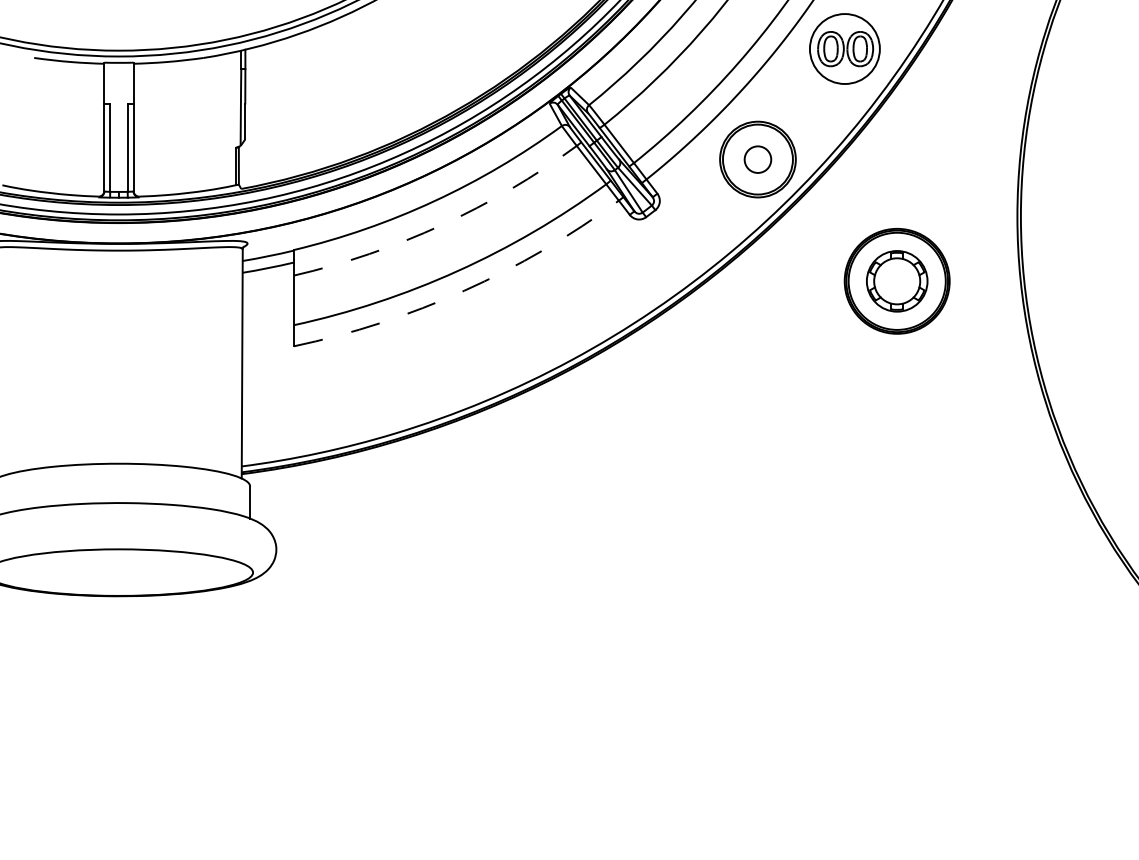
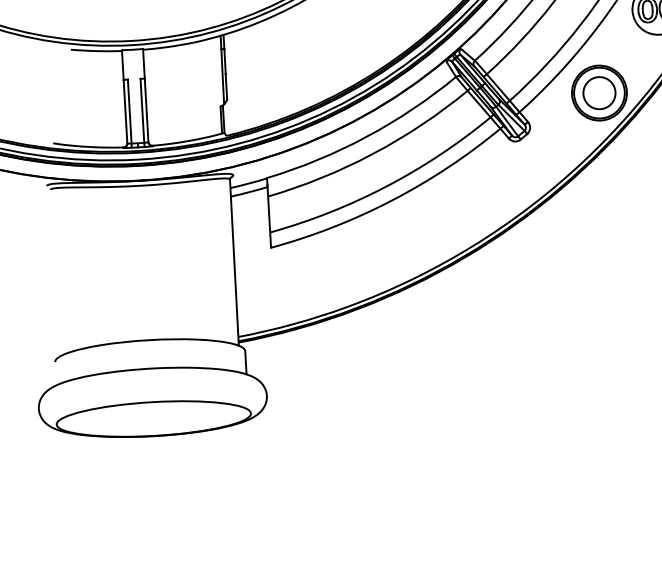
circle: (757, 159) -> (599, 93), size x1.67
arc: (441, 225) -> (372, 154), dashed -> solid
arc: (464, 290) -> (392, 200), dashed -> solid

